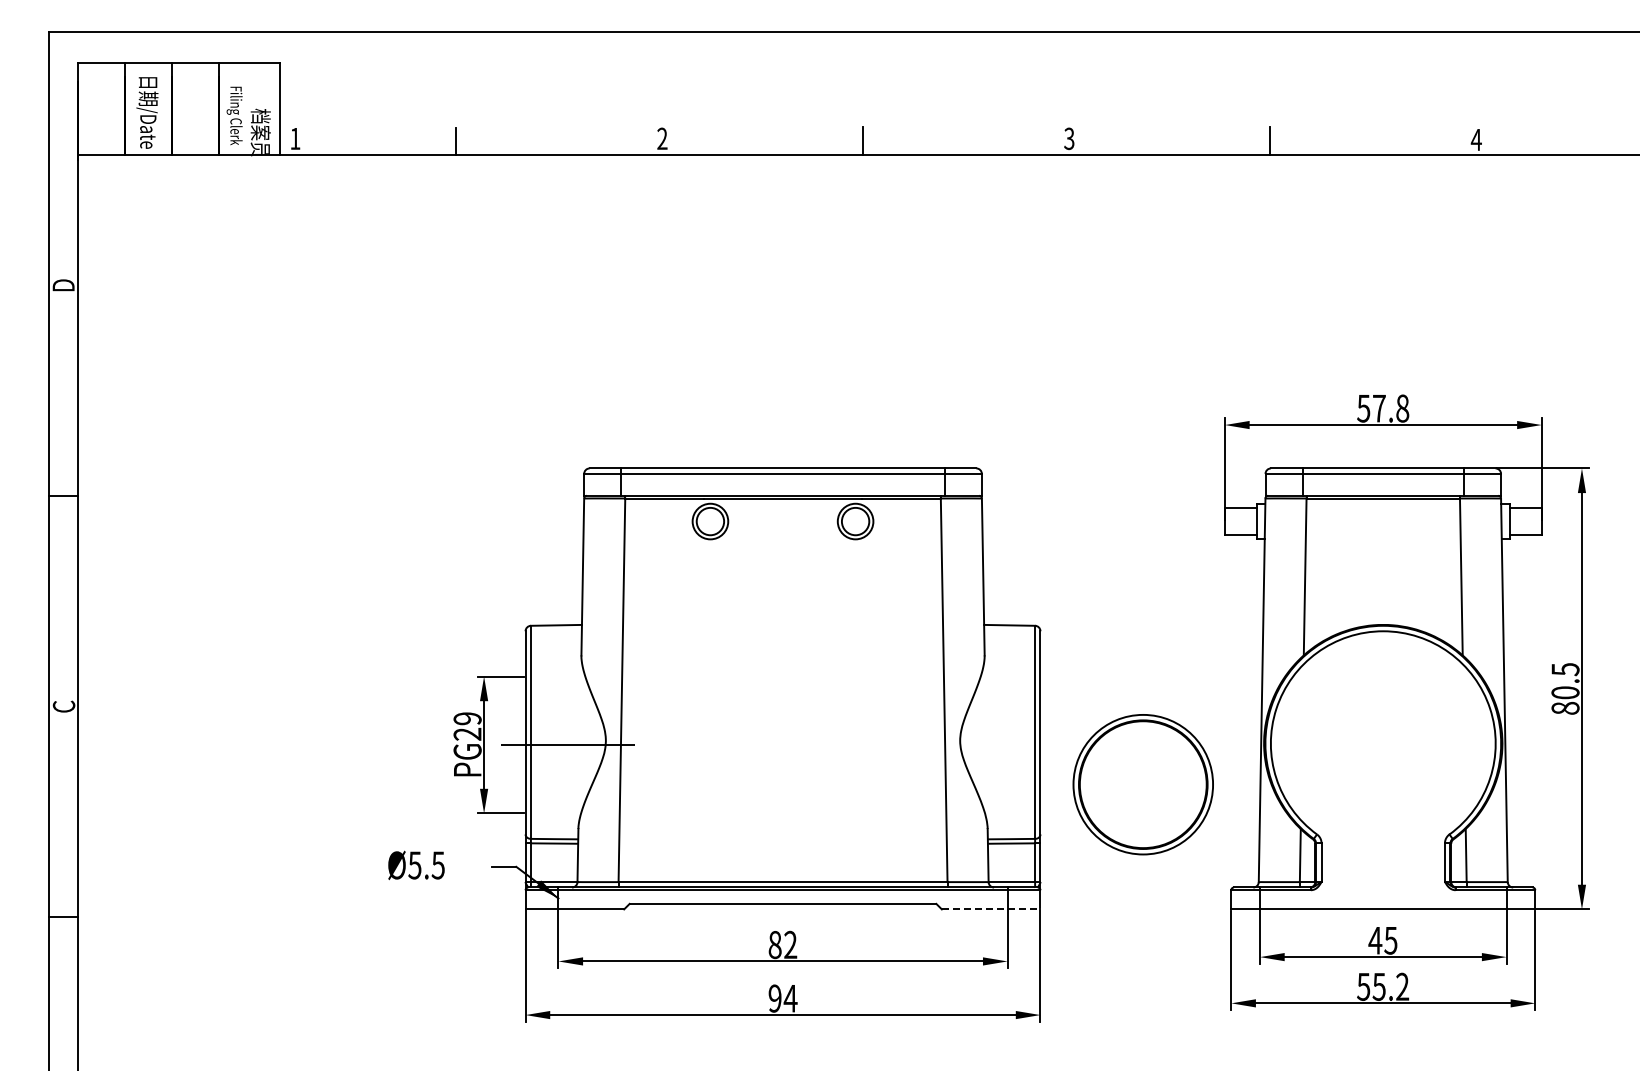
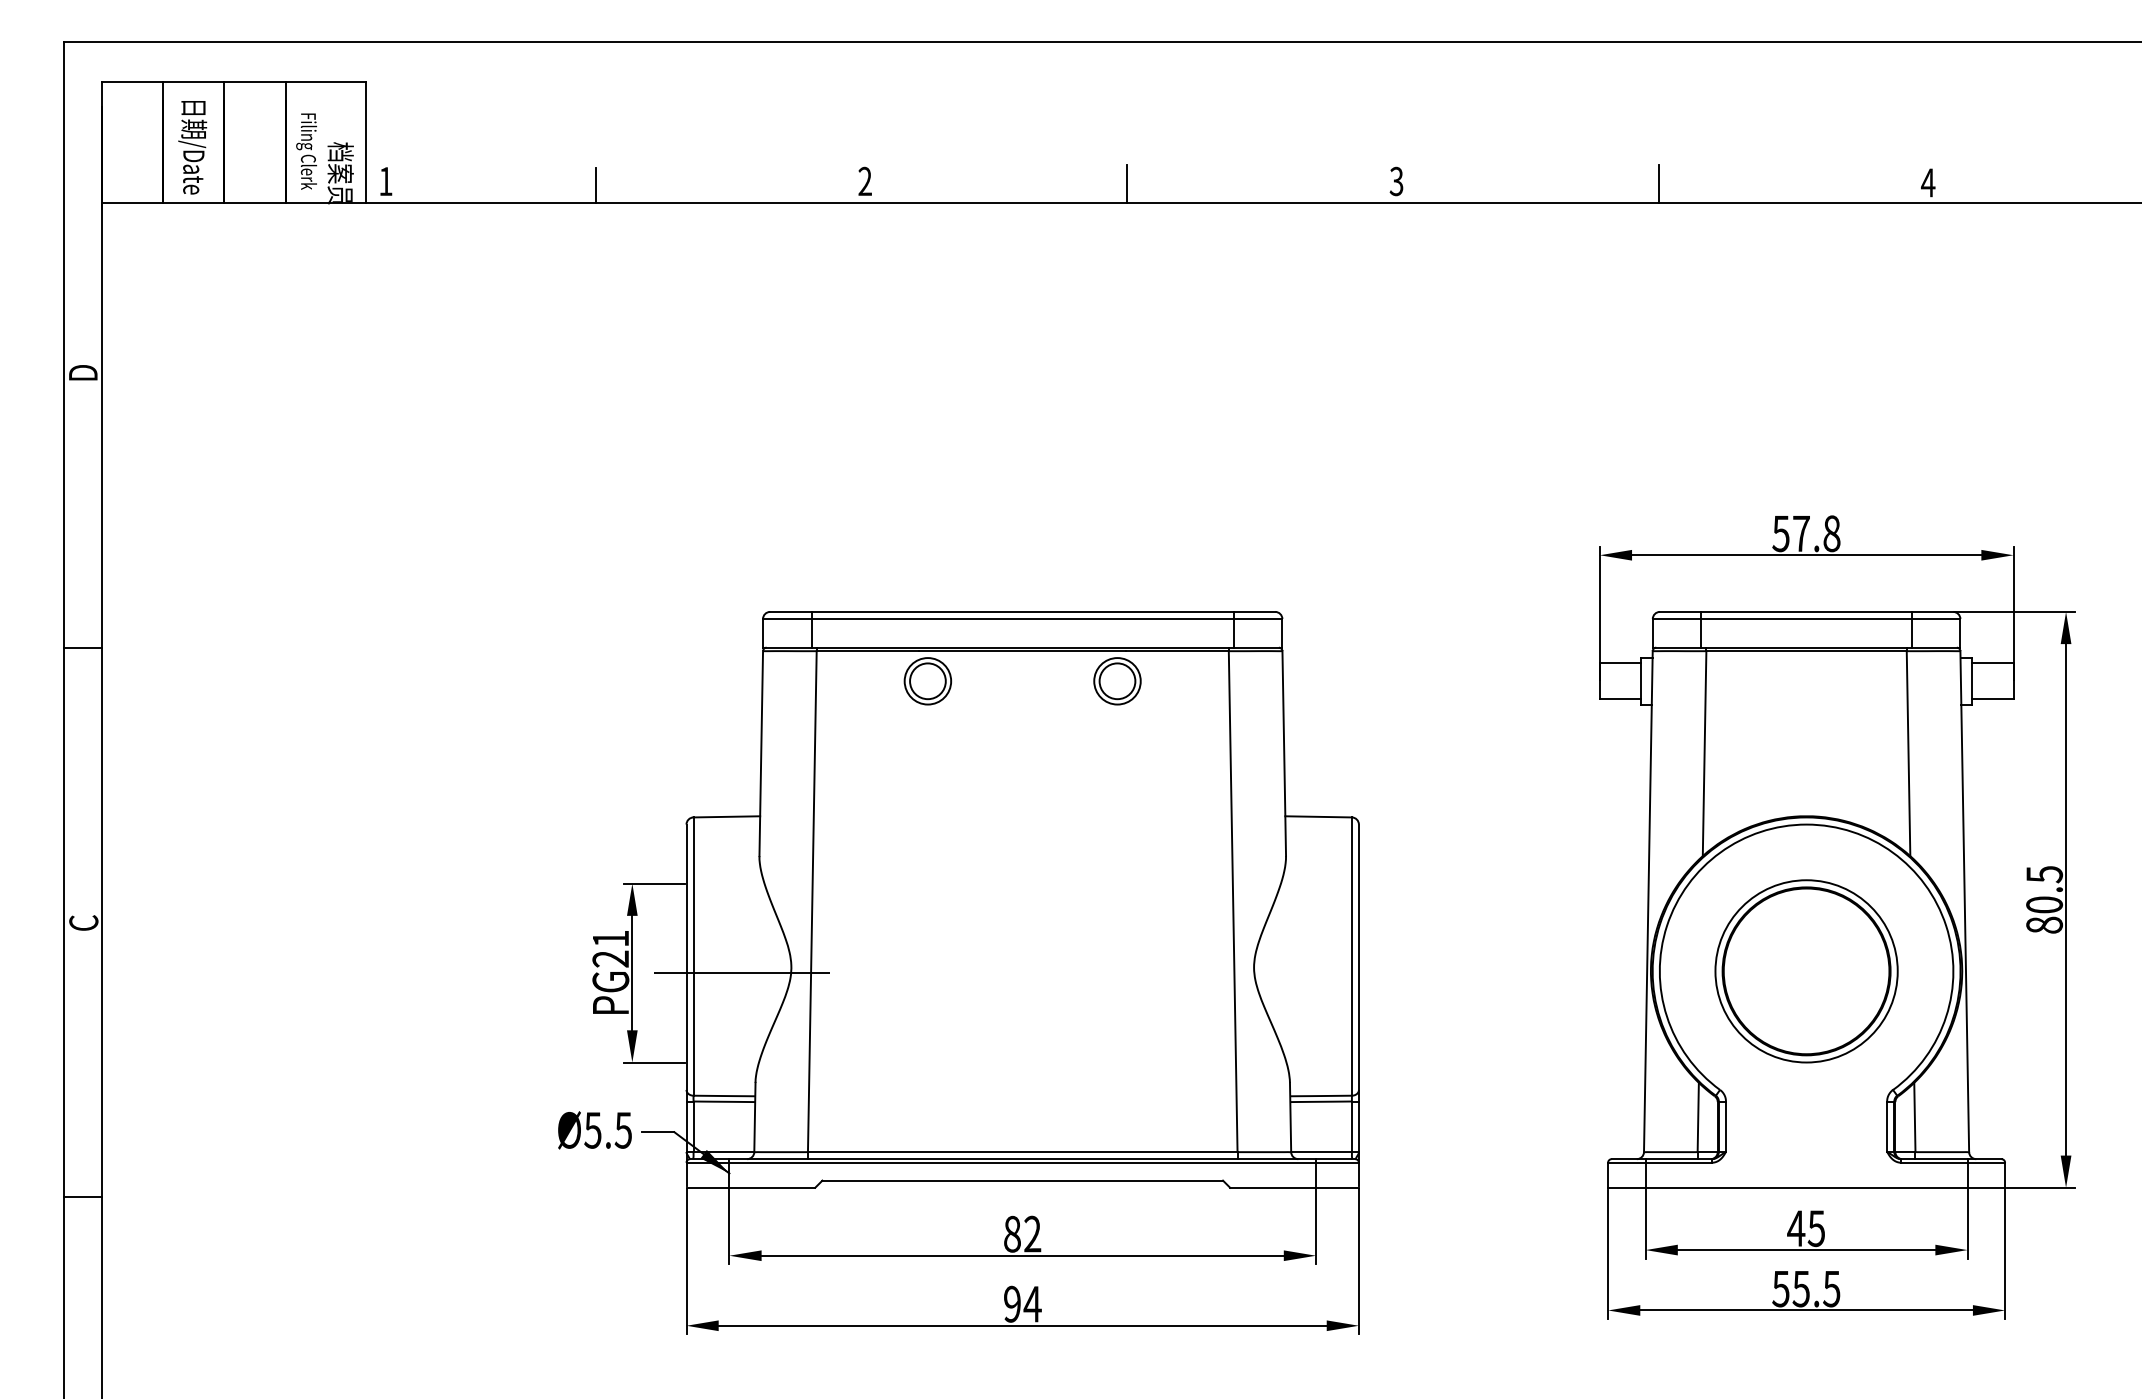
text: (467, 718) -> (610, 938), PG29 -> PG21
part: (1142, 784) -> (1805, 971), moved
text: (416, 865) -> (594, 1130), moved
line: (991, 909) -> (1294, 1187), dashed -> solid
text: (1402, 986) -> (1831, 1288), 55.2 -> 55.5

